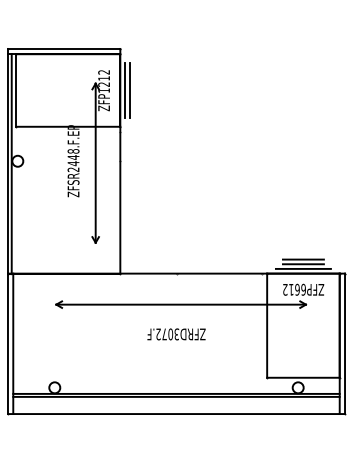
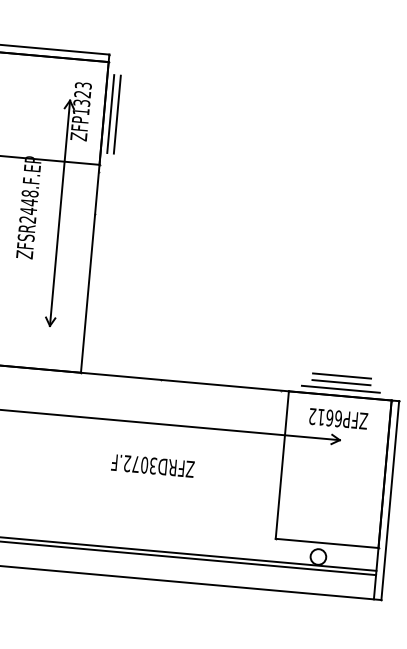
text: (104, 78) -> (83, 94), ZFP1212 -> ZFP1323

